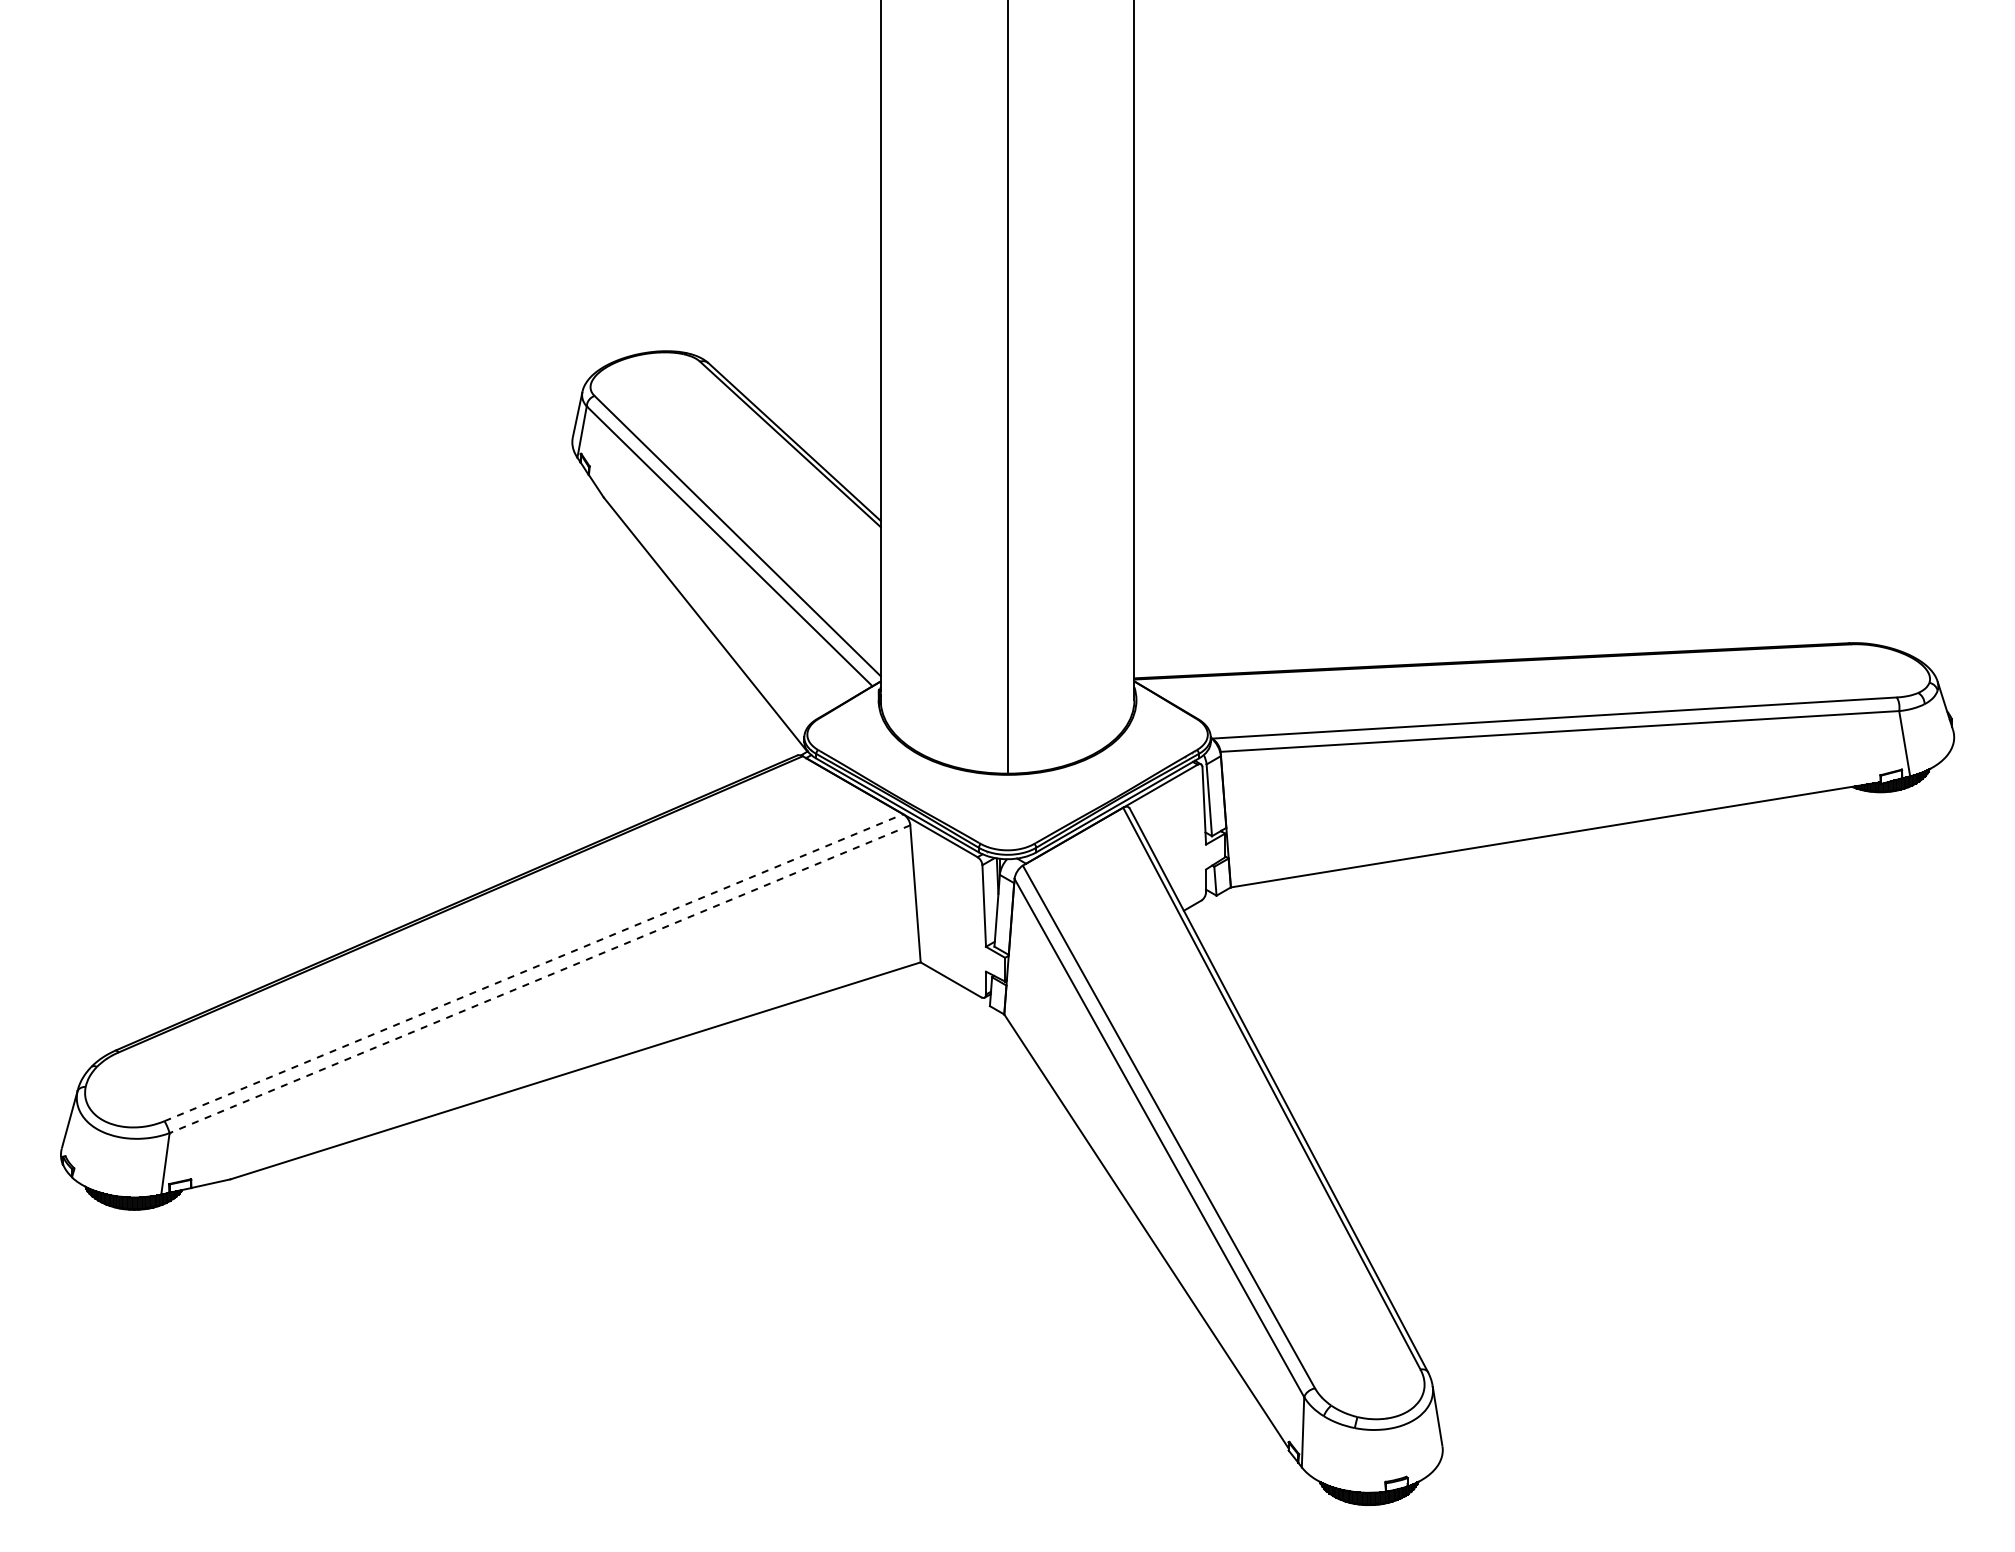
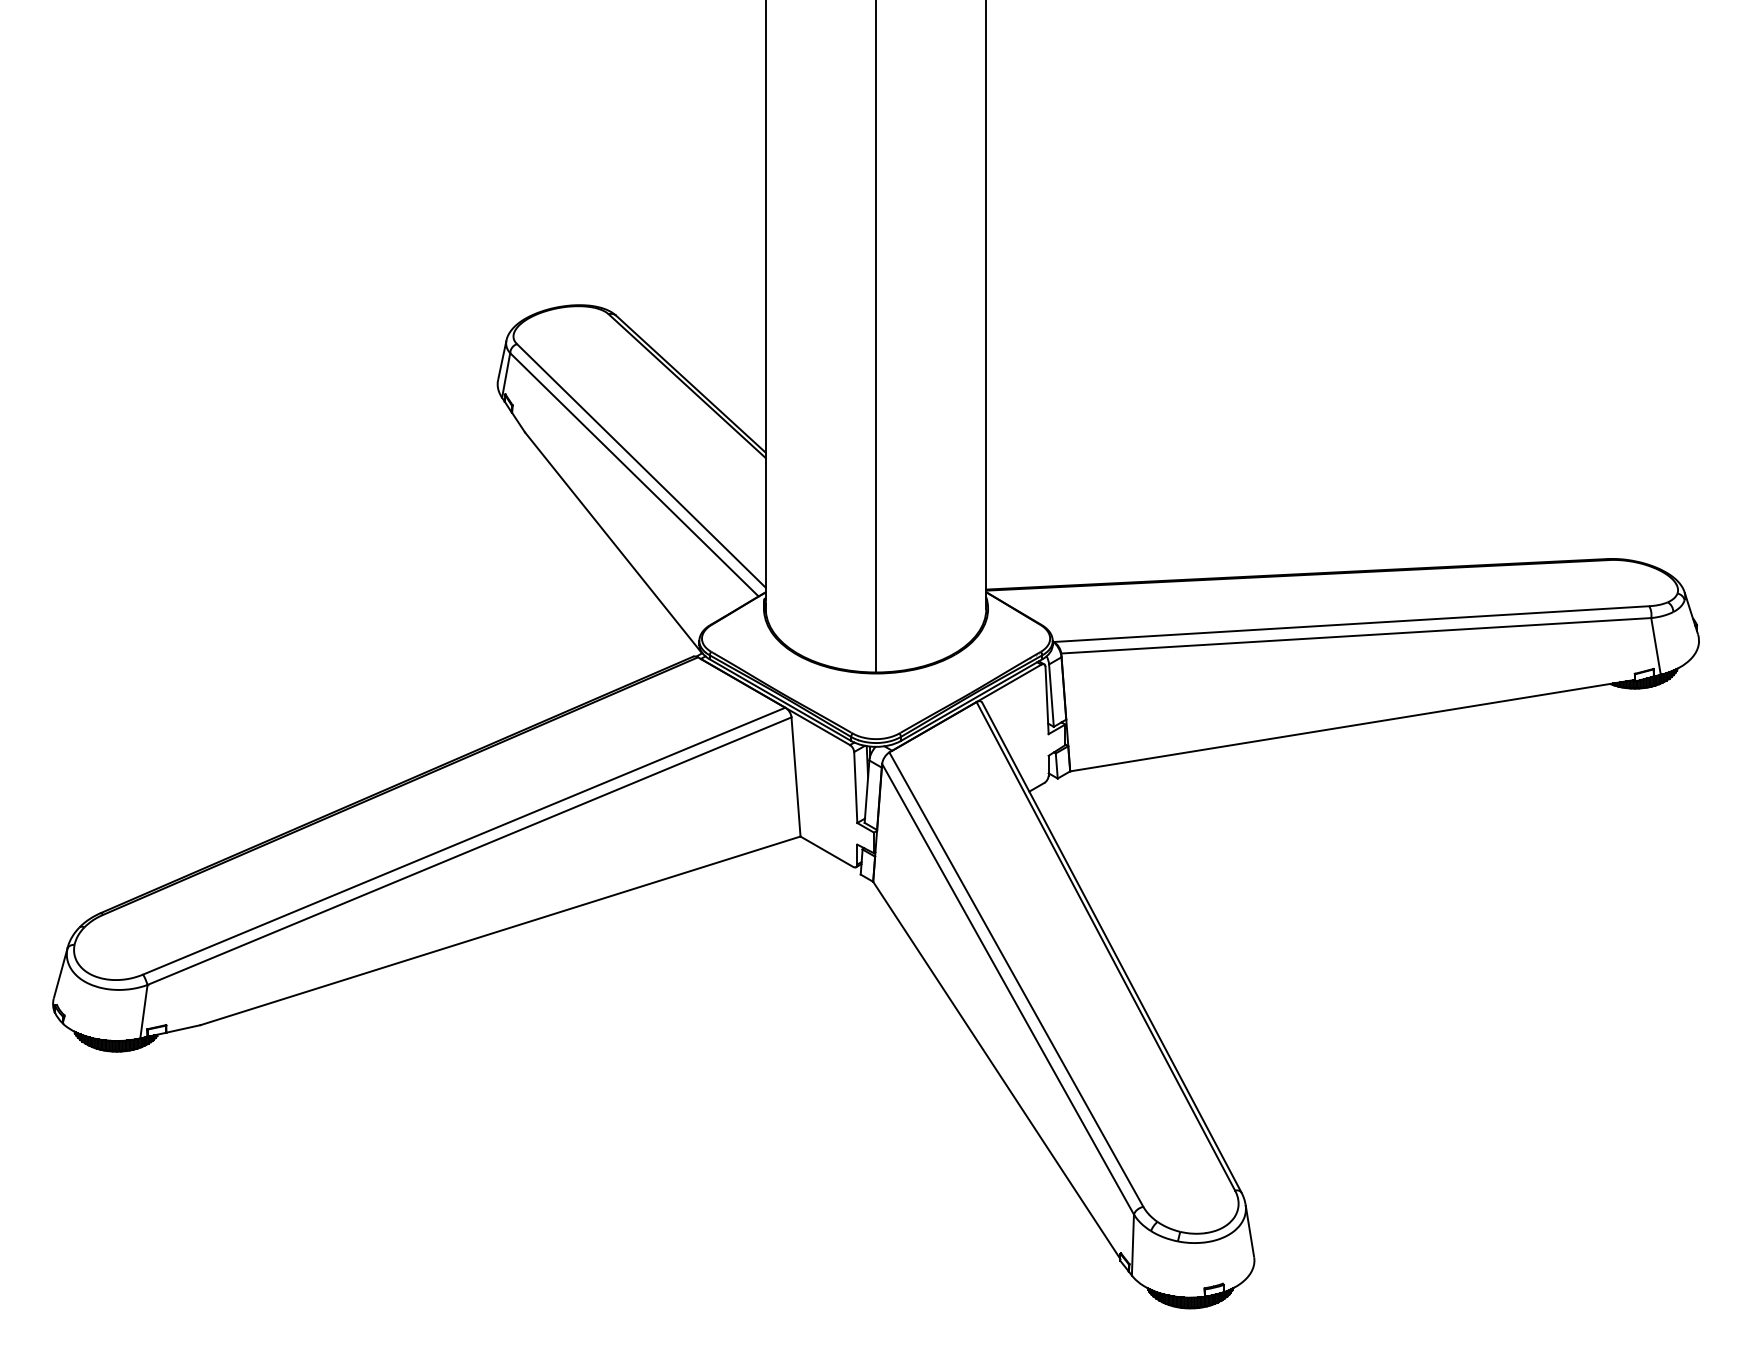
line: (533, 967) -> (463, 840), dashed -> solid
line: (539, 979) -> (469, 851), dashed -> solid

